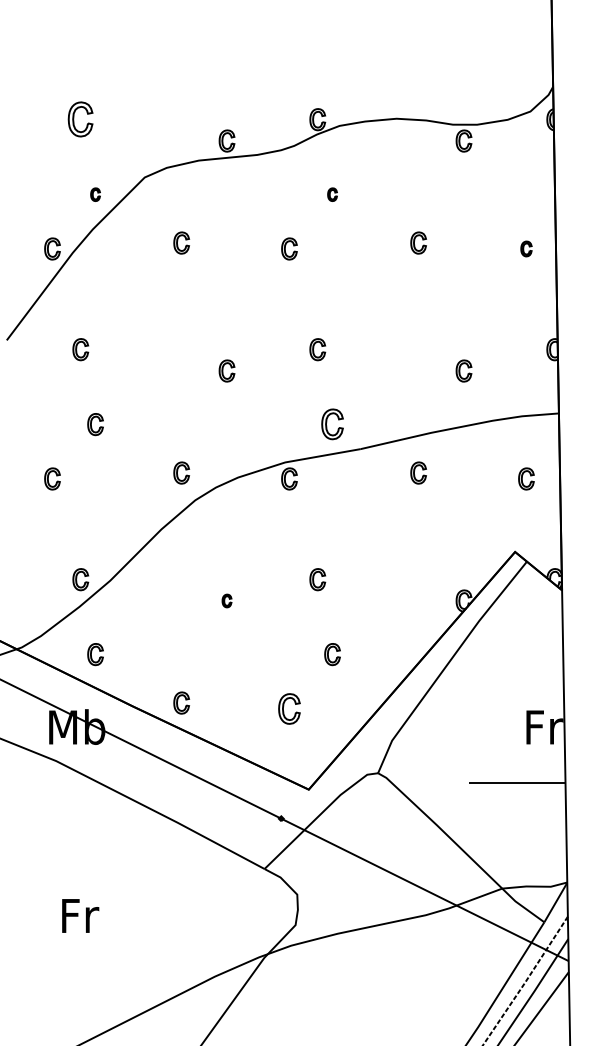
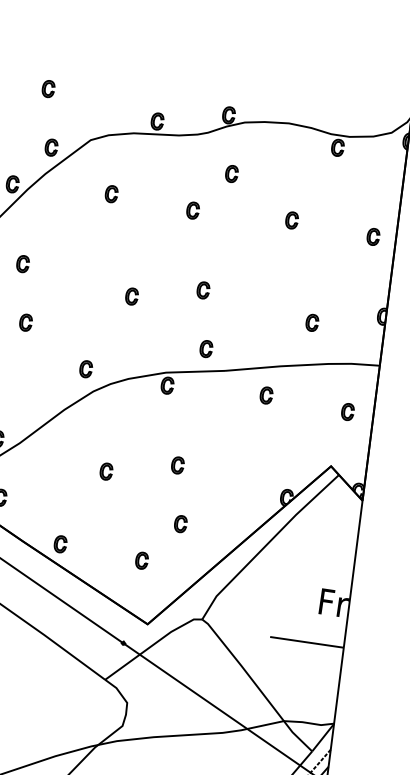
part: (80, 119) -> (48, 88), size x0.62
part: (95, 194) -> (51, 147), size x1.67
part: (332, 194) -> (231, 173), size x1.67
part: (526, 248) -> (373, 236), size x1.43
part: (332, 424) -> (206, 349), size x0.71
part: (226, 600) -> (106, 471), size x1.67
part: (289, 708) -> (141, 560), size x0.71

